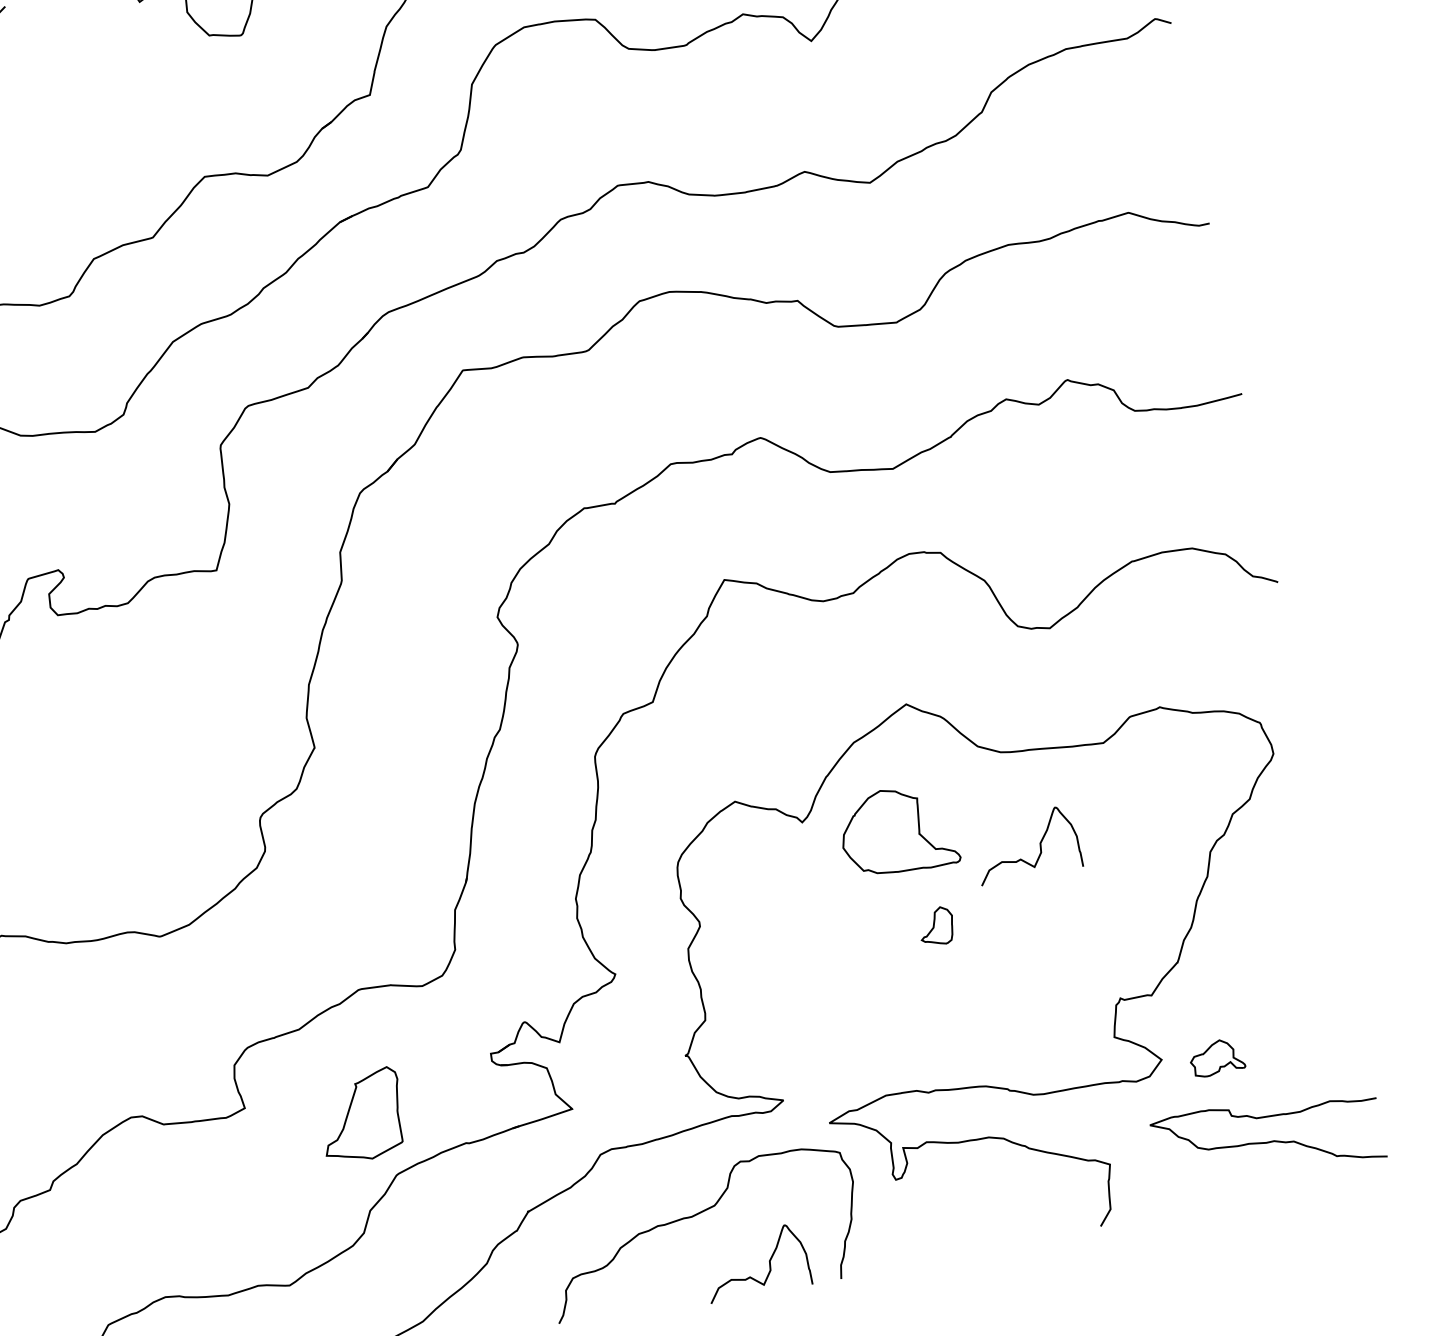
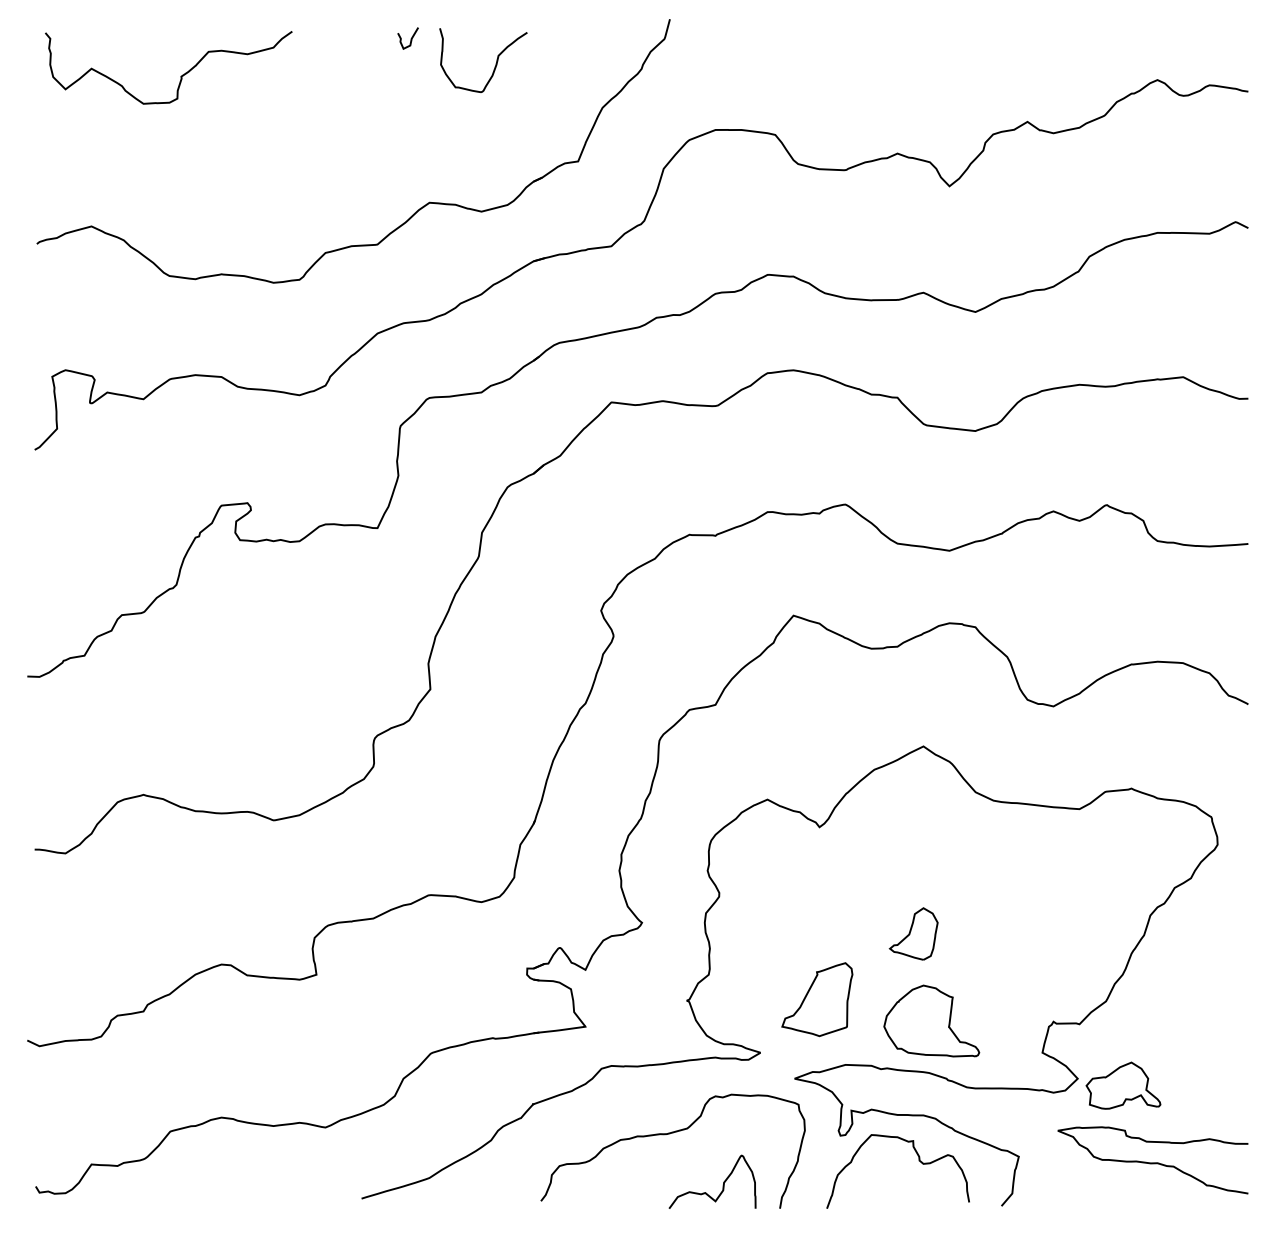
part: (897, 830) -> (931, 1020), moved
curve: (1039, 846) -> (1010, 884), removed
part: (936, 926) -> (913, 933), size x1.67
part: (1216, 1057) -> (1123, 1085), size x1.67
part: (361, 1116) -> (817, 999), moved
curve: (993, 1191) -> (918, 1160), added

